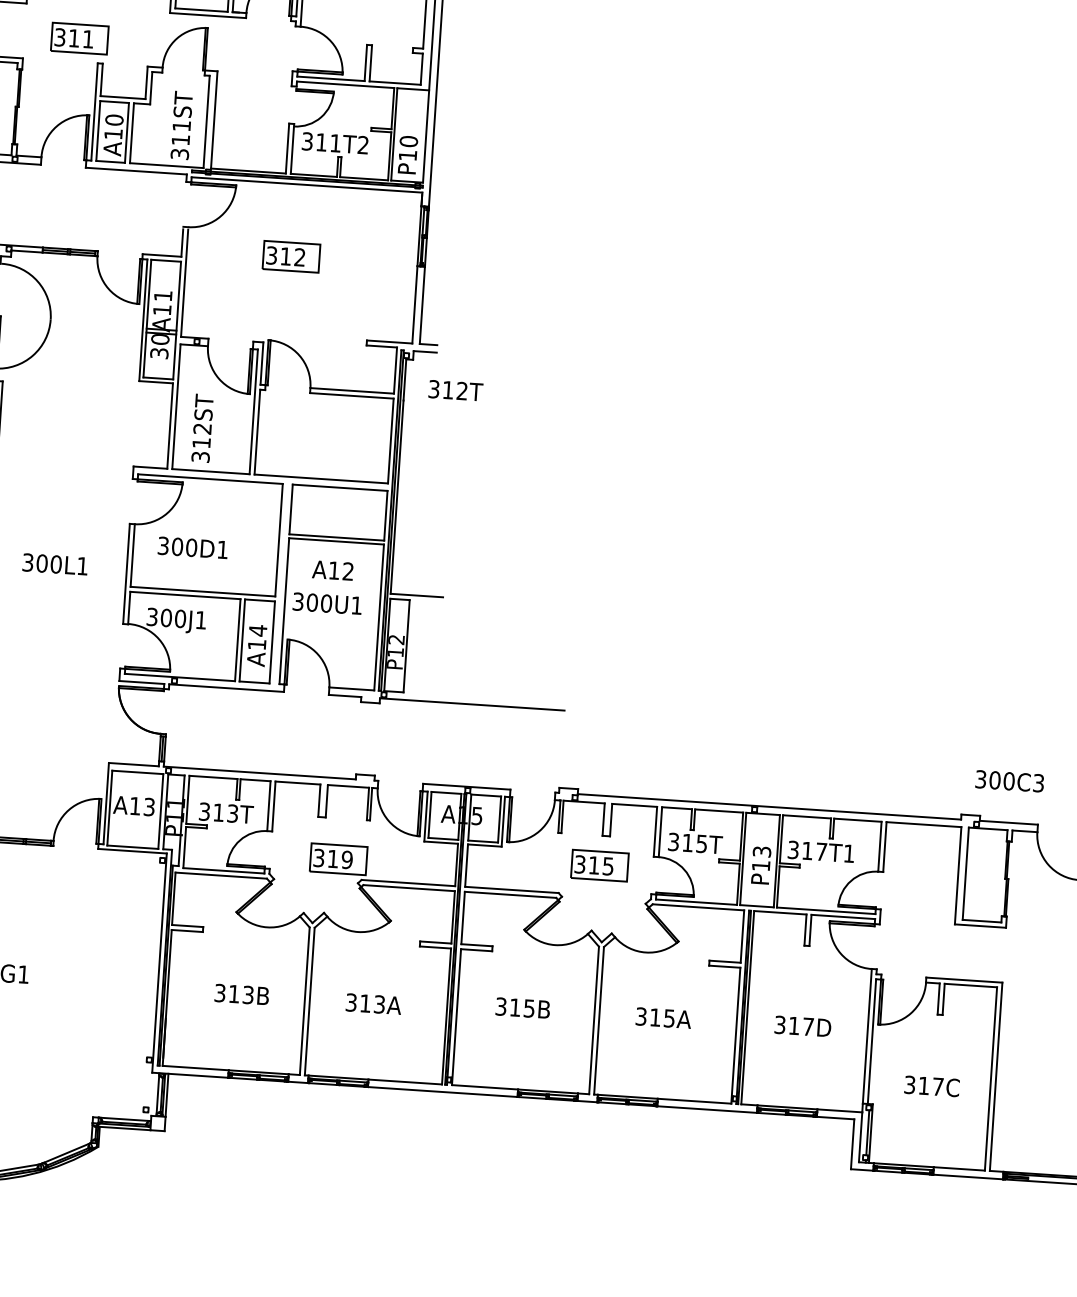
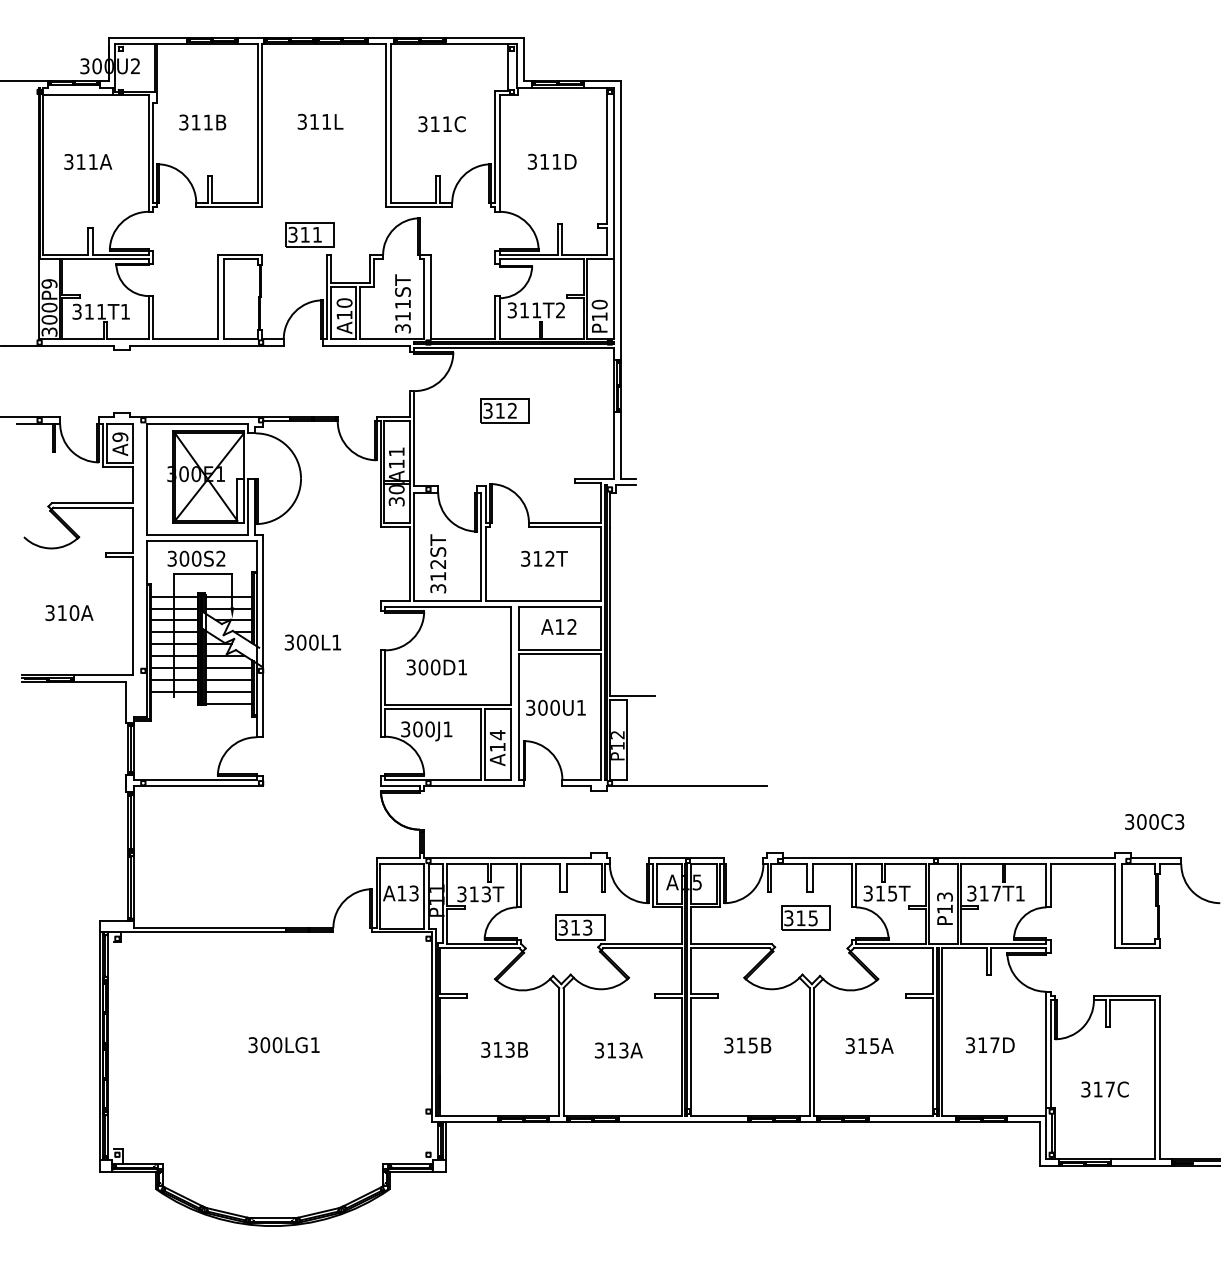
text: (455, 390) -> (544, 558), moved
text: (54, 564) -> (312, 642), moved
text: (332, 569) -> (558, 626), moved
text: (347, 859) -> (587, 927), 319 -> 313

